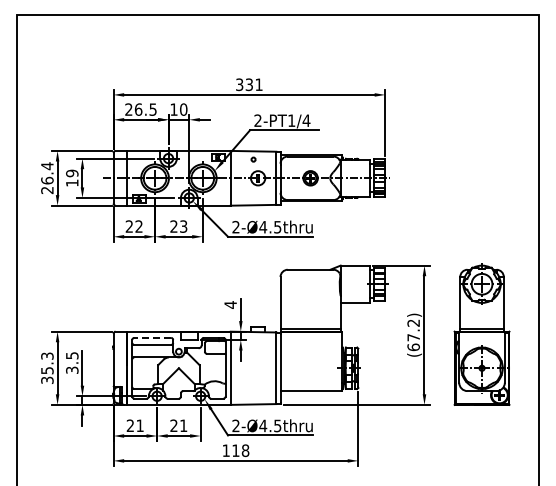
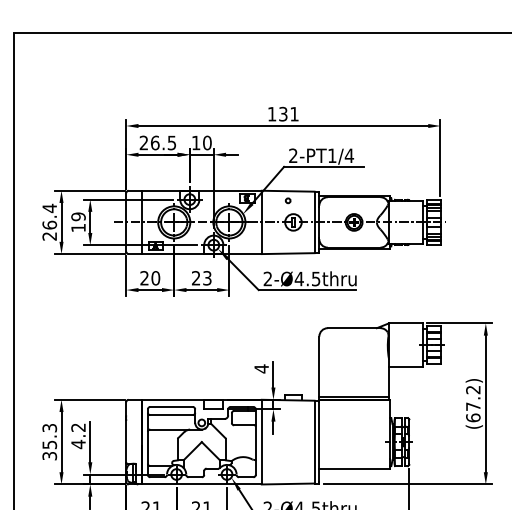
text: (239, 84) -> (271, 113), 331 -> 131
text: (138, 226) -> (155, 278), 22 -> 20
line: (152, 337) -> (171, 406), dashed -> solid
text: (72, 363) -> (78, 436), 3.5 -> 4.2

